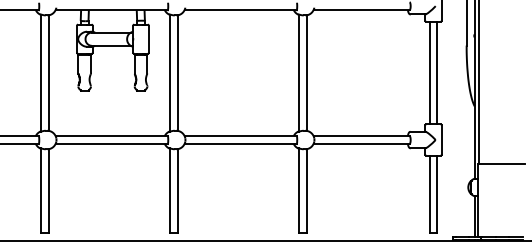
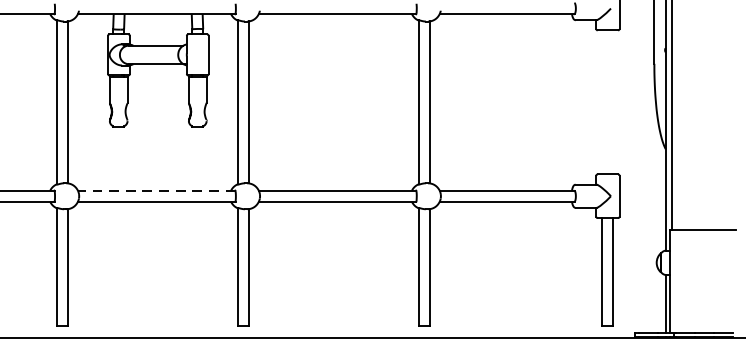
line: (429, 72) -> (602, 101), removed
line: (437, 72) -> (613, 101), removed
line: (111, 136) -> (156, 191), solid -> dashed

